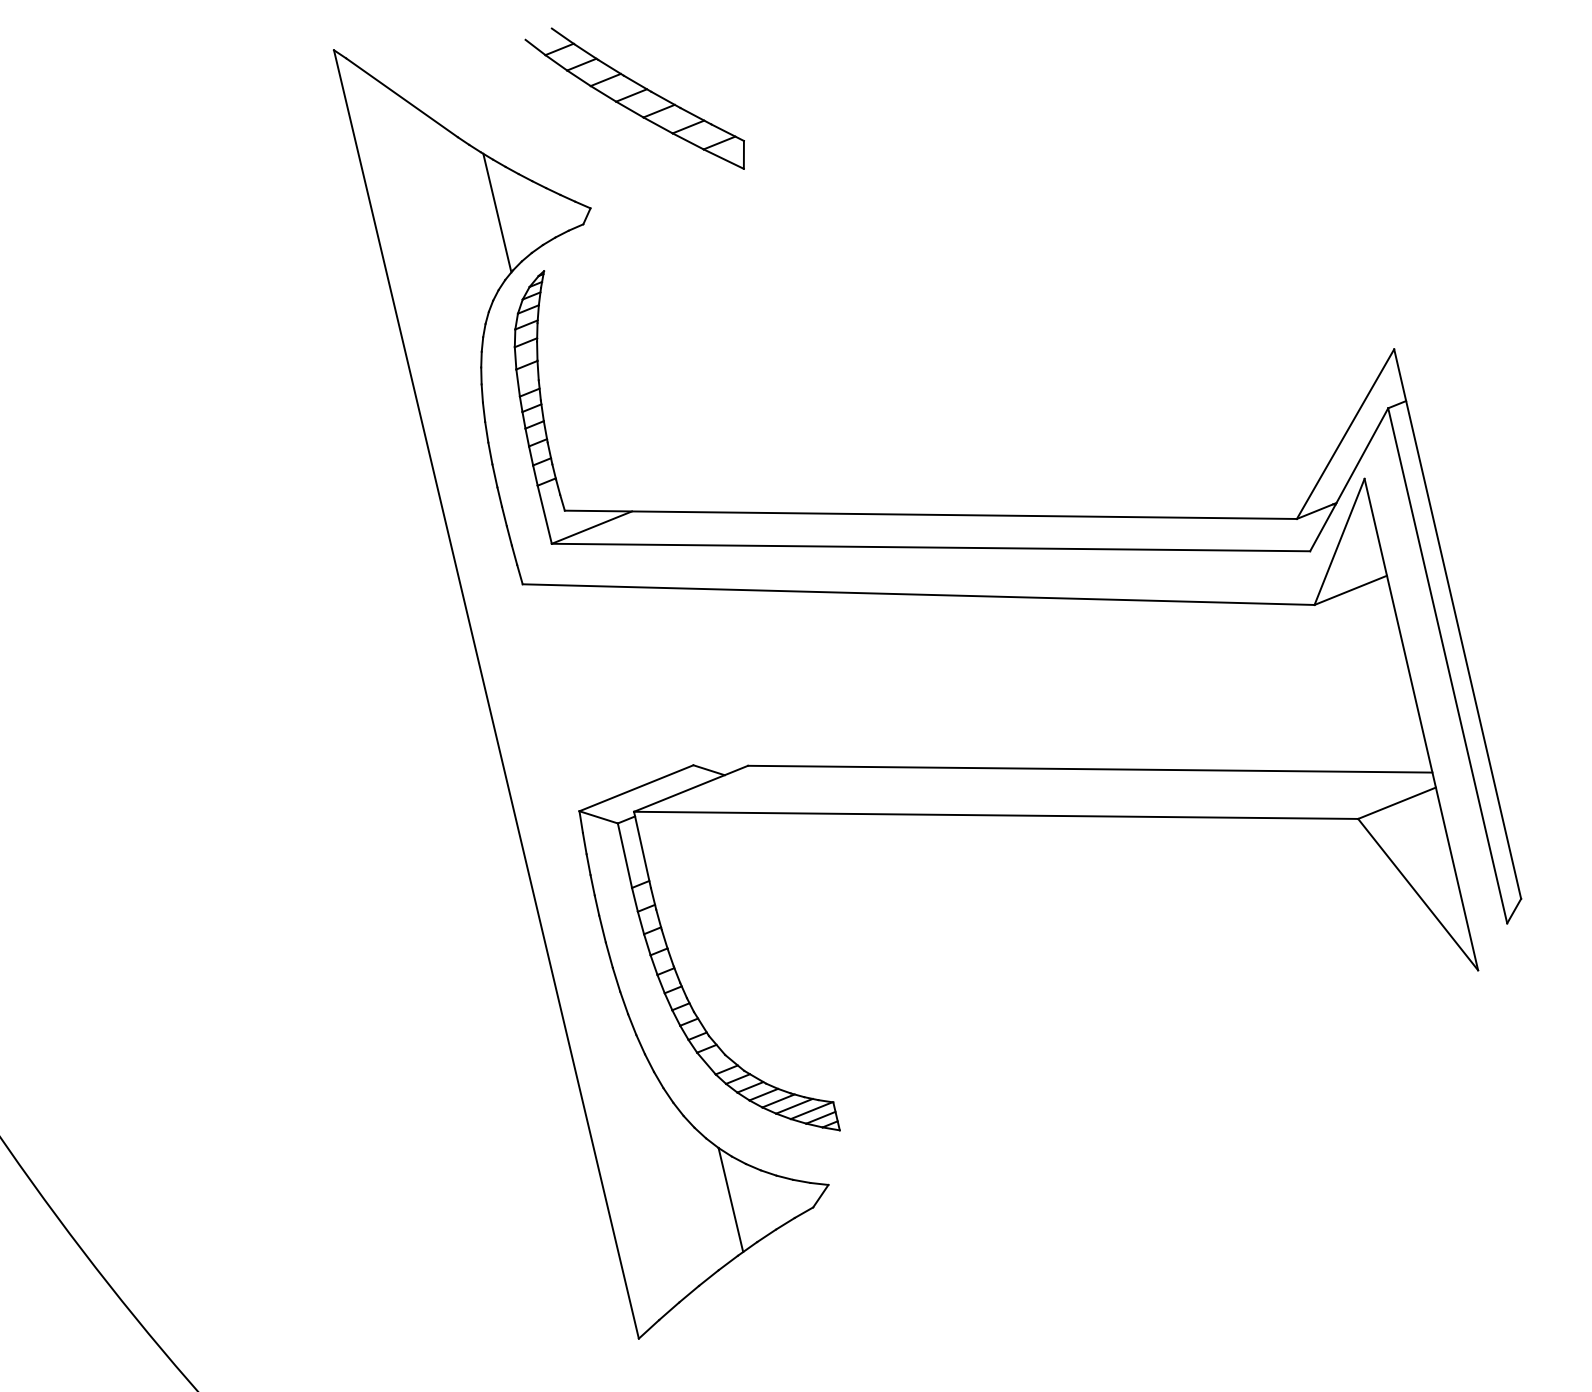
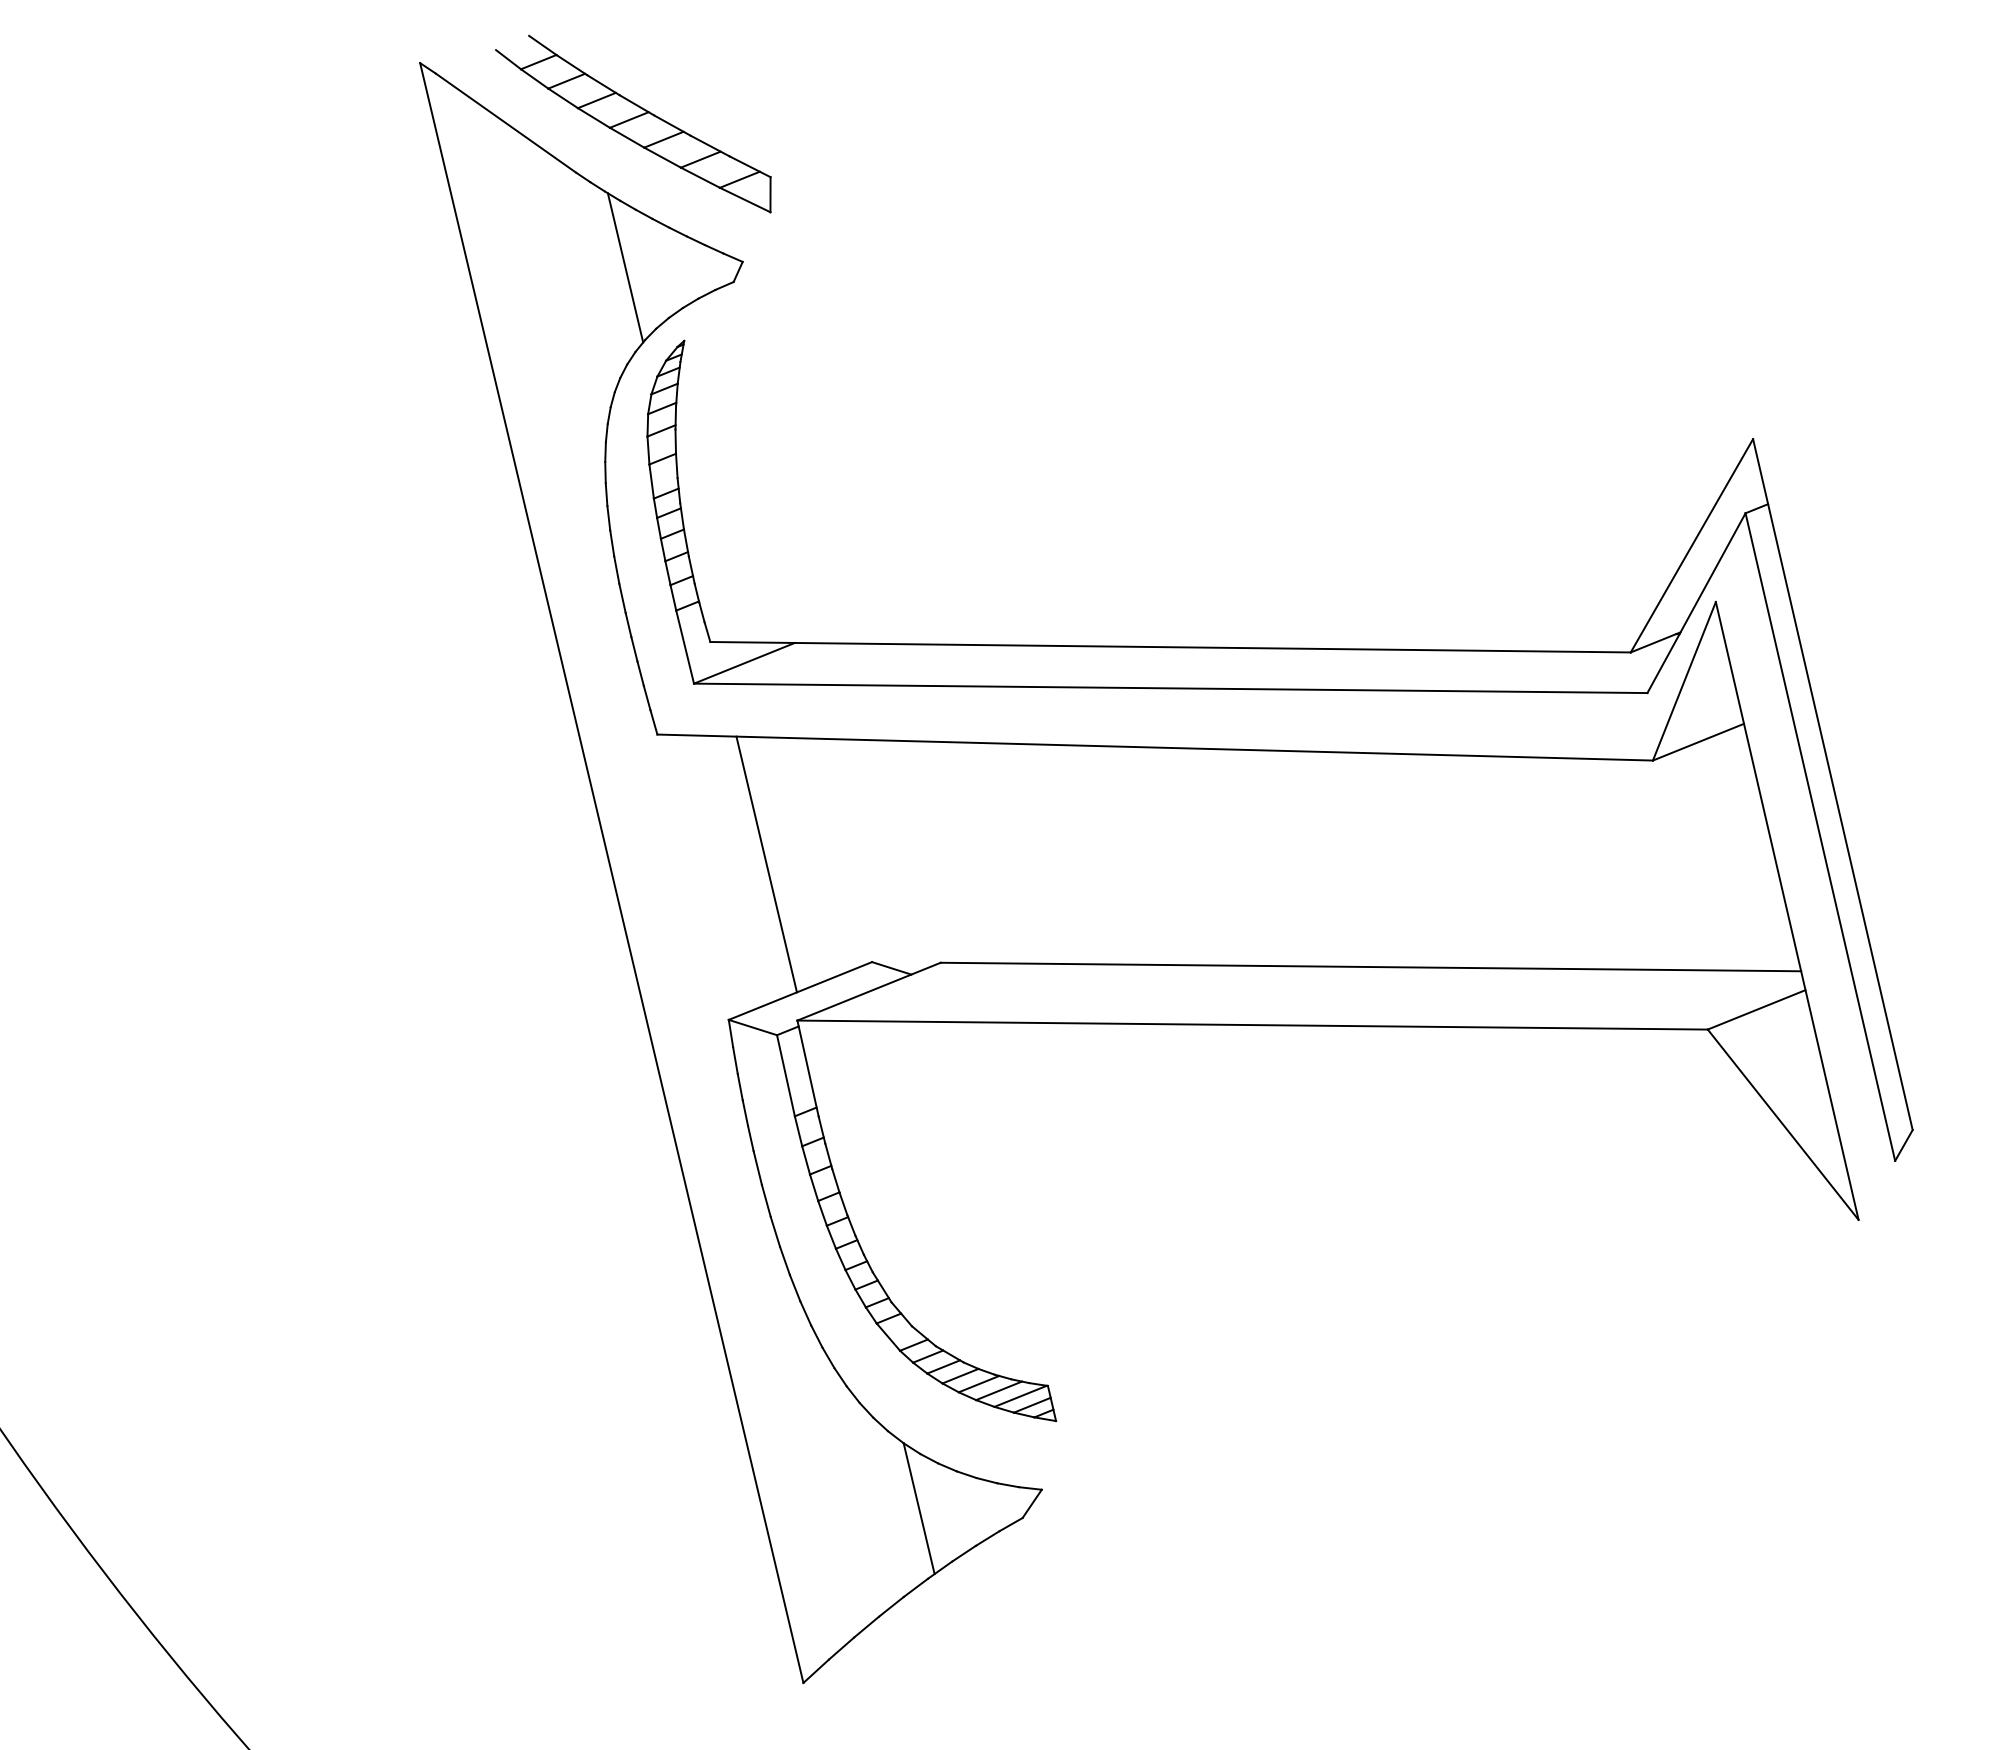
part: (634, 98) -> (633, 123), moved
line: (609, 687) -> (766, 864), added

